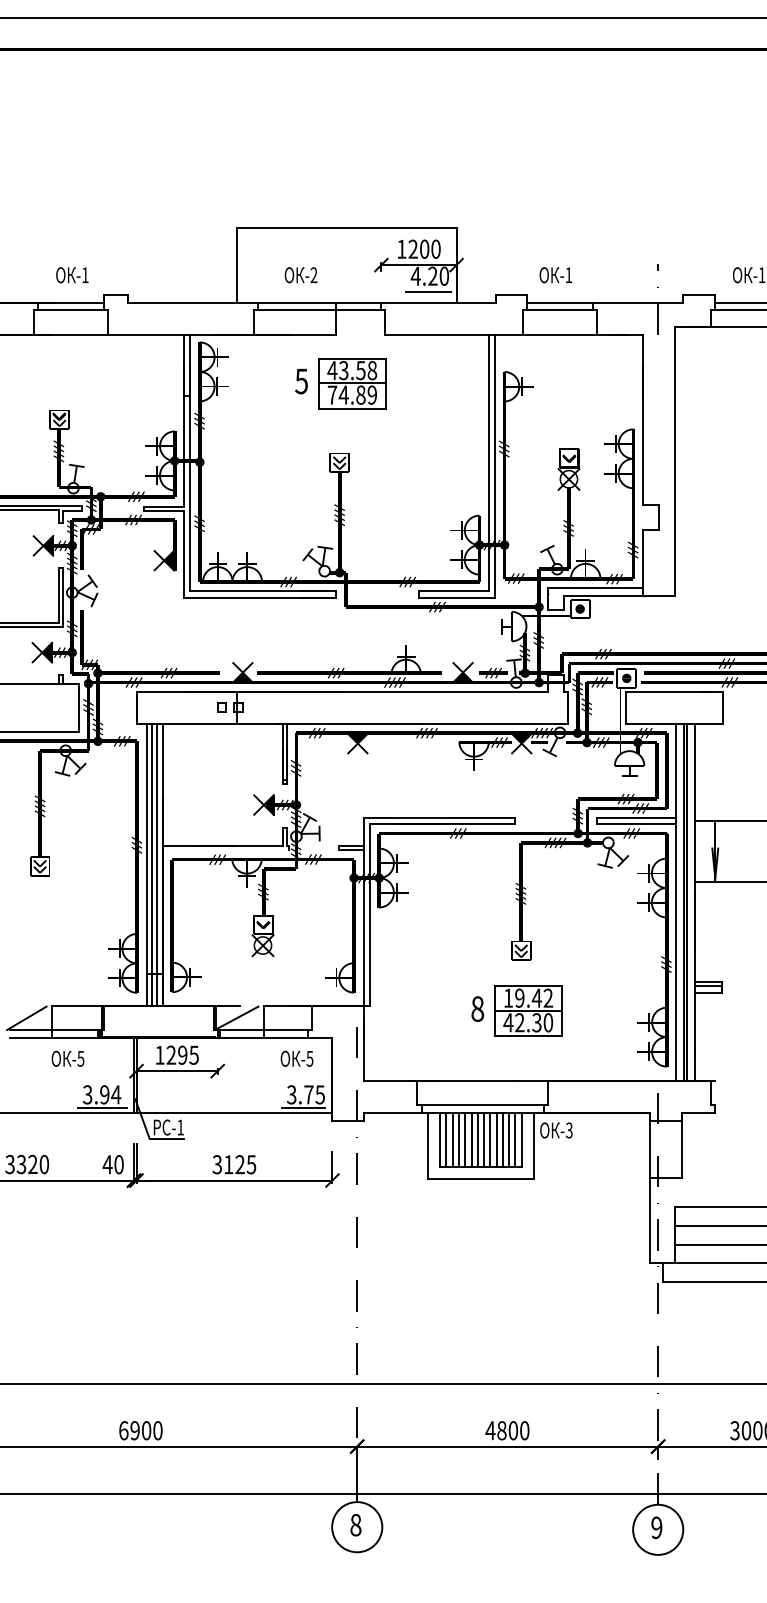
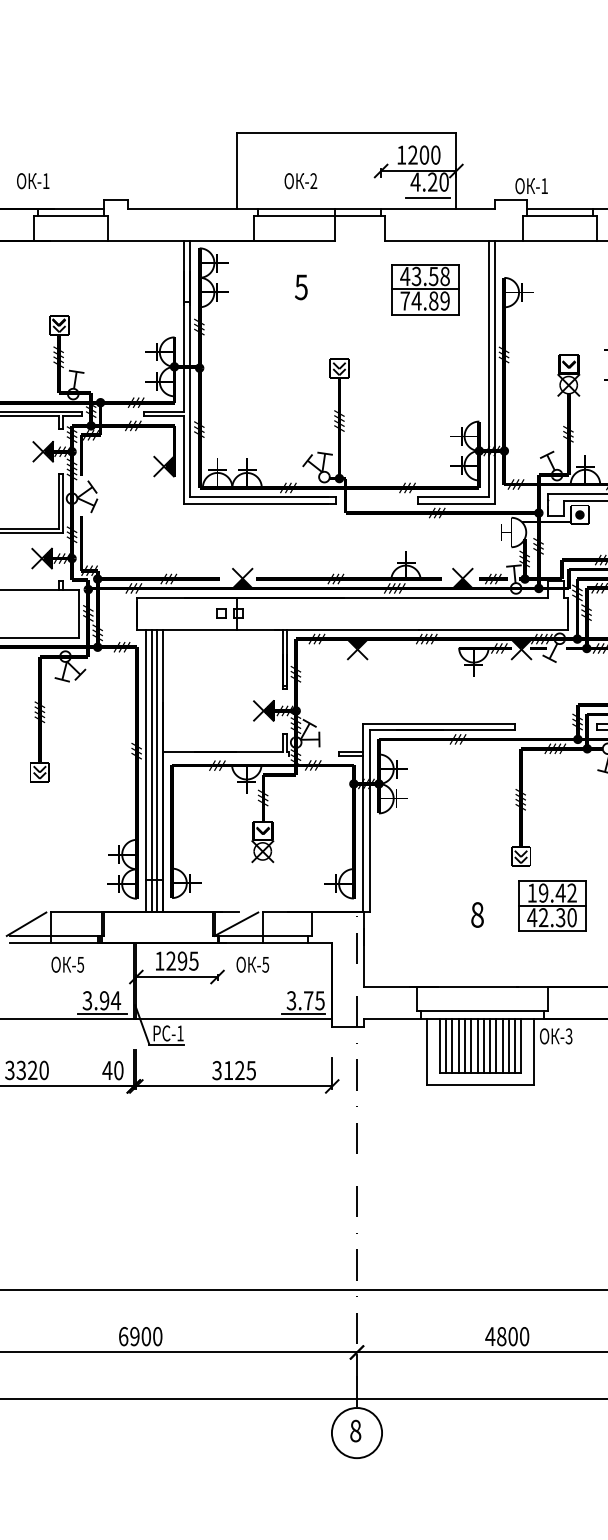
text: (72, 275) -> (33, 181), moved
text: (555, 275) -> (531, 186), moved
part: (352, 383) -> (425, 289), moved
part: (528, 1010) -> (552, 905), moved
text: (296, 1058) -> (252, 964), moved

